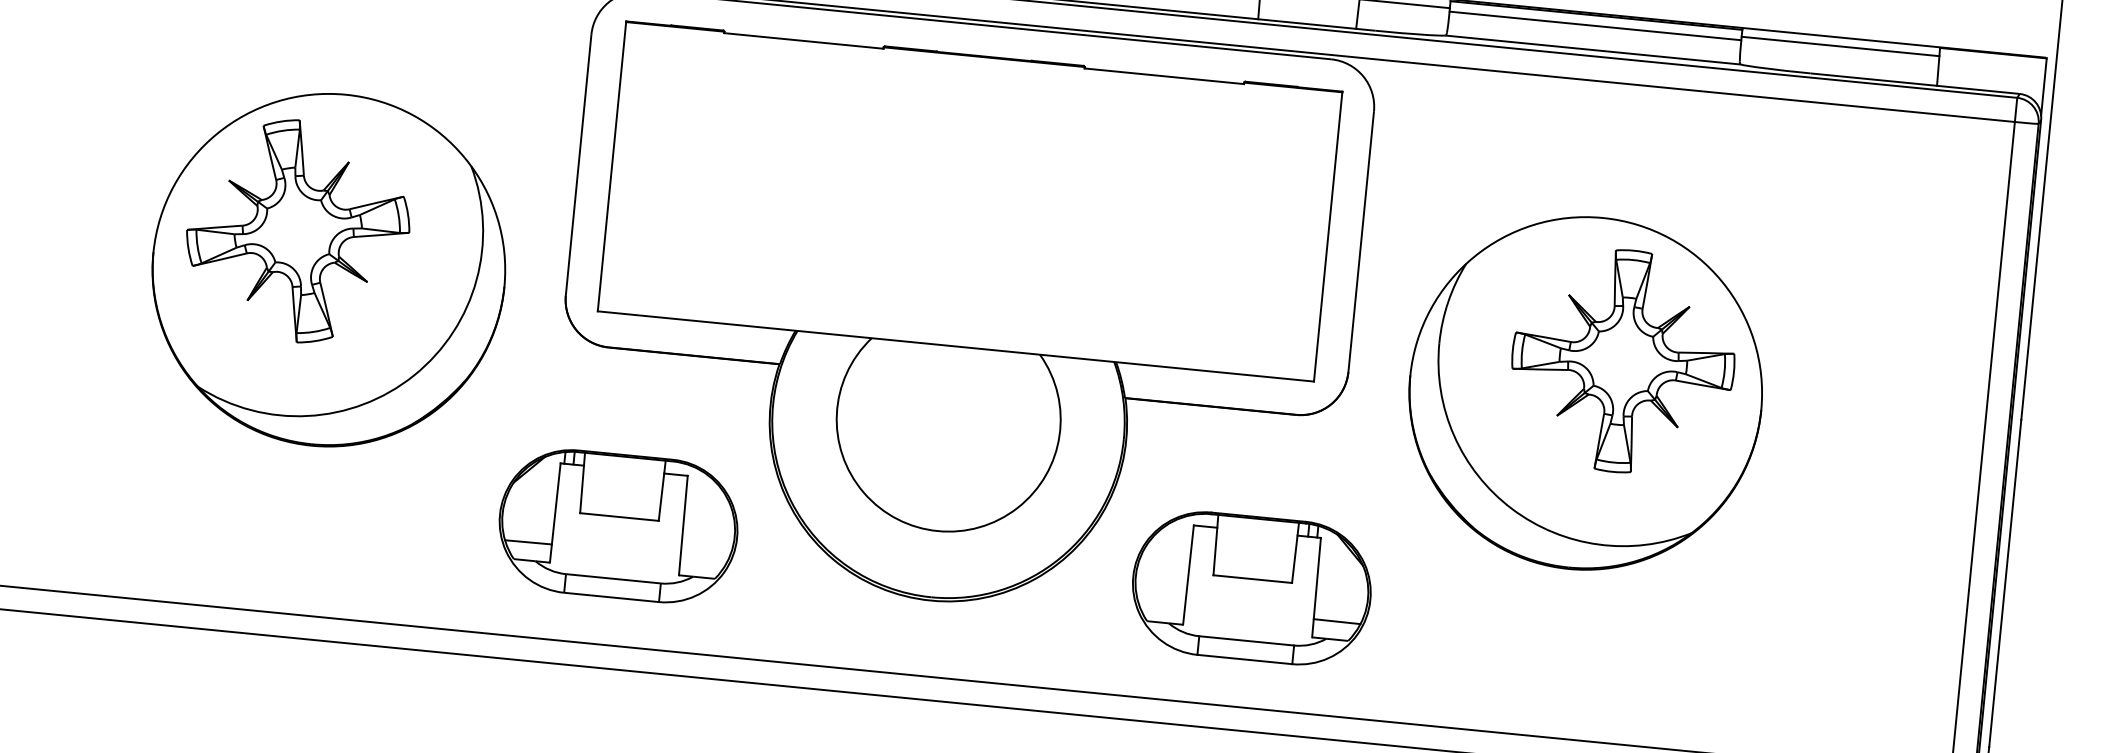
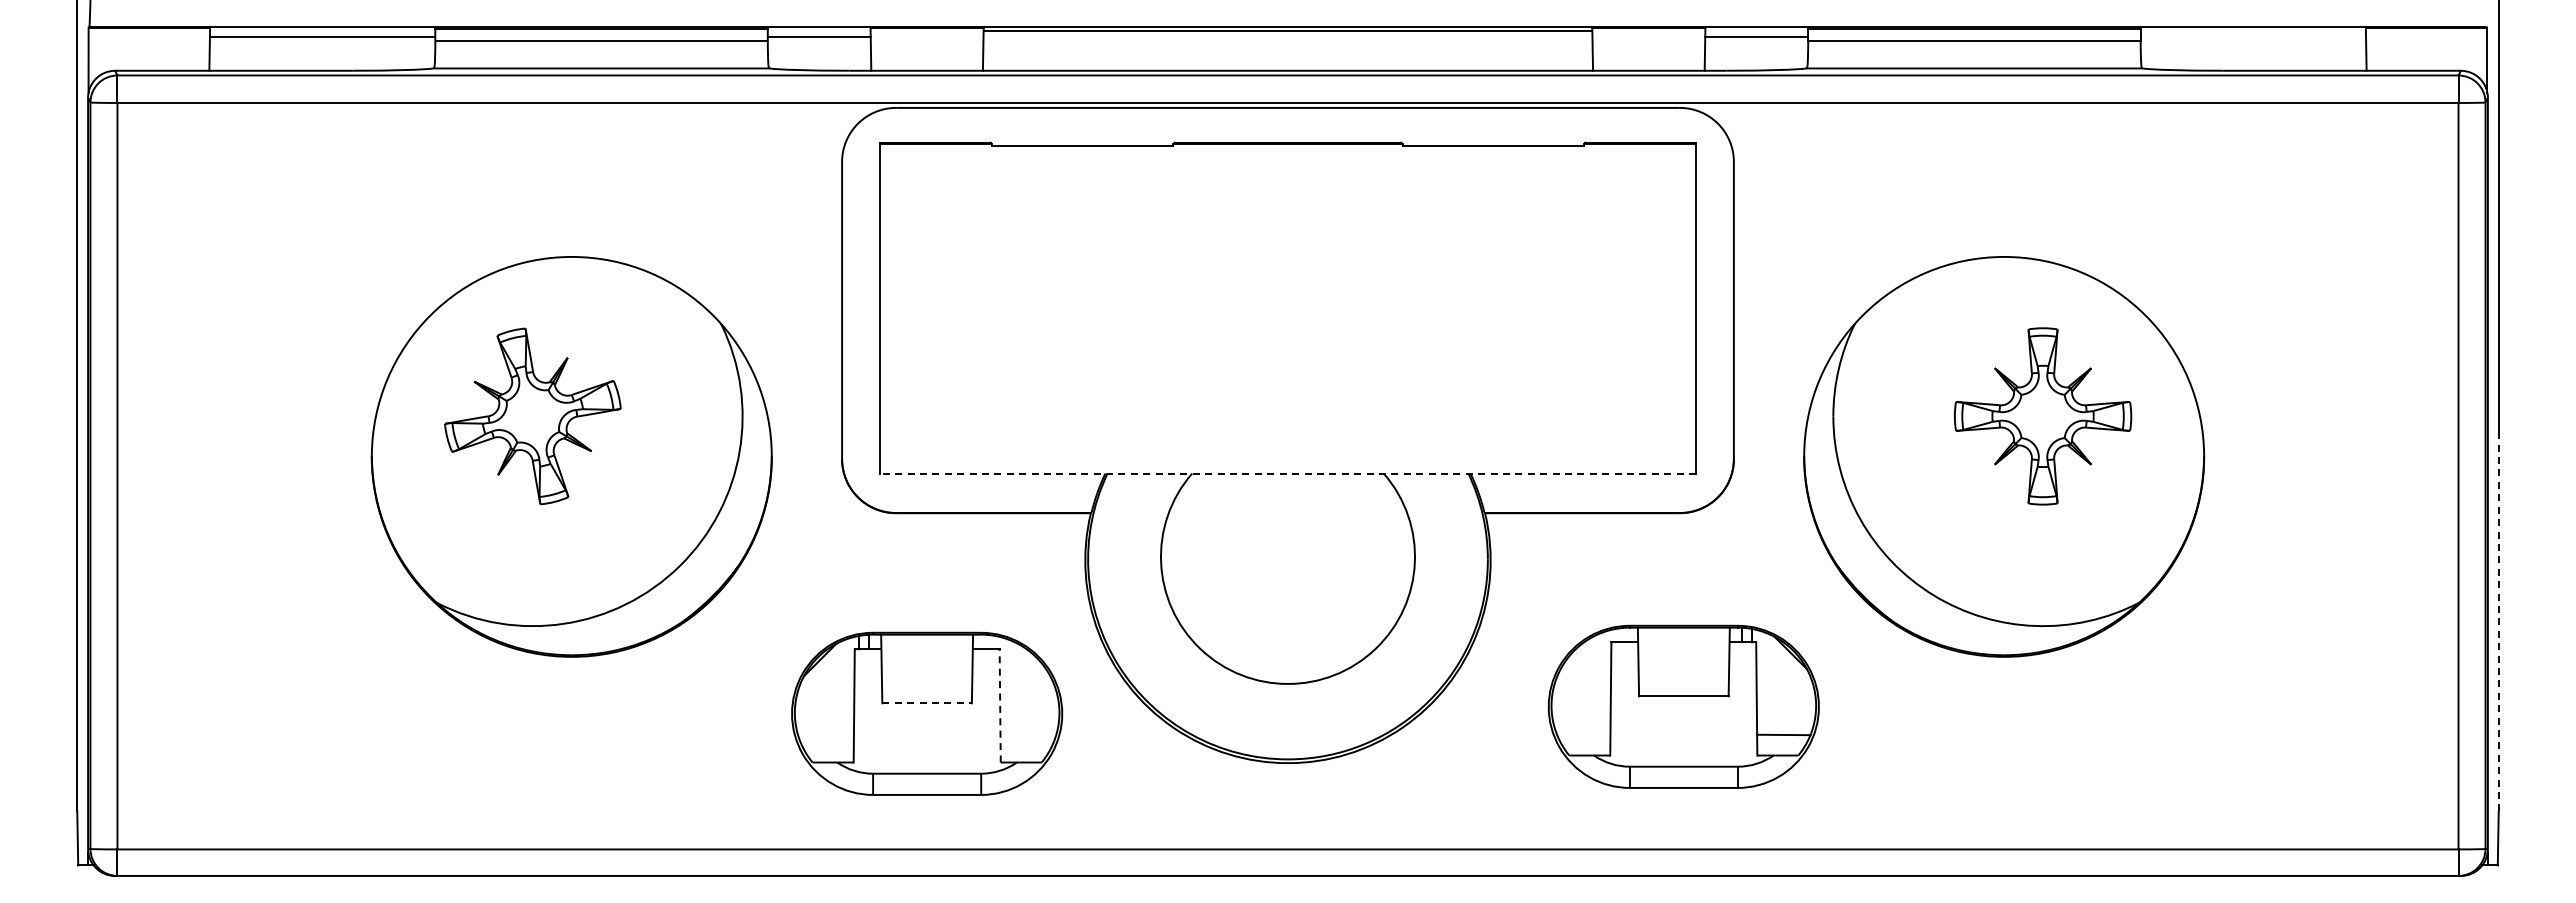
line: (1840, 46) -> (2253, 37), removed
part: (297, 231) -> (532, 416), size x0.7
line: (955, 346) -> (1287, 473), solid -> dashed
part: (1622, 361) -> (2042, 416), size x0.7
line: (619, 517) -> (927, 703), solid -> dashed
line: (683, 525) -> (1000, 705), solid -> dashed
line: (527, 541) -> (826, 741), removed
line: (2005, 583) -> (2498, 624), solid -> dashed
part: (1251, 588) -> (1683, 706), moved

